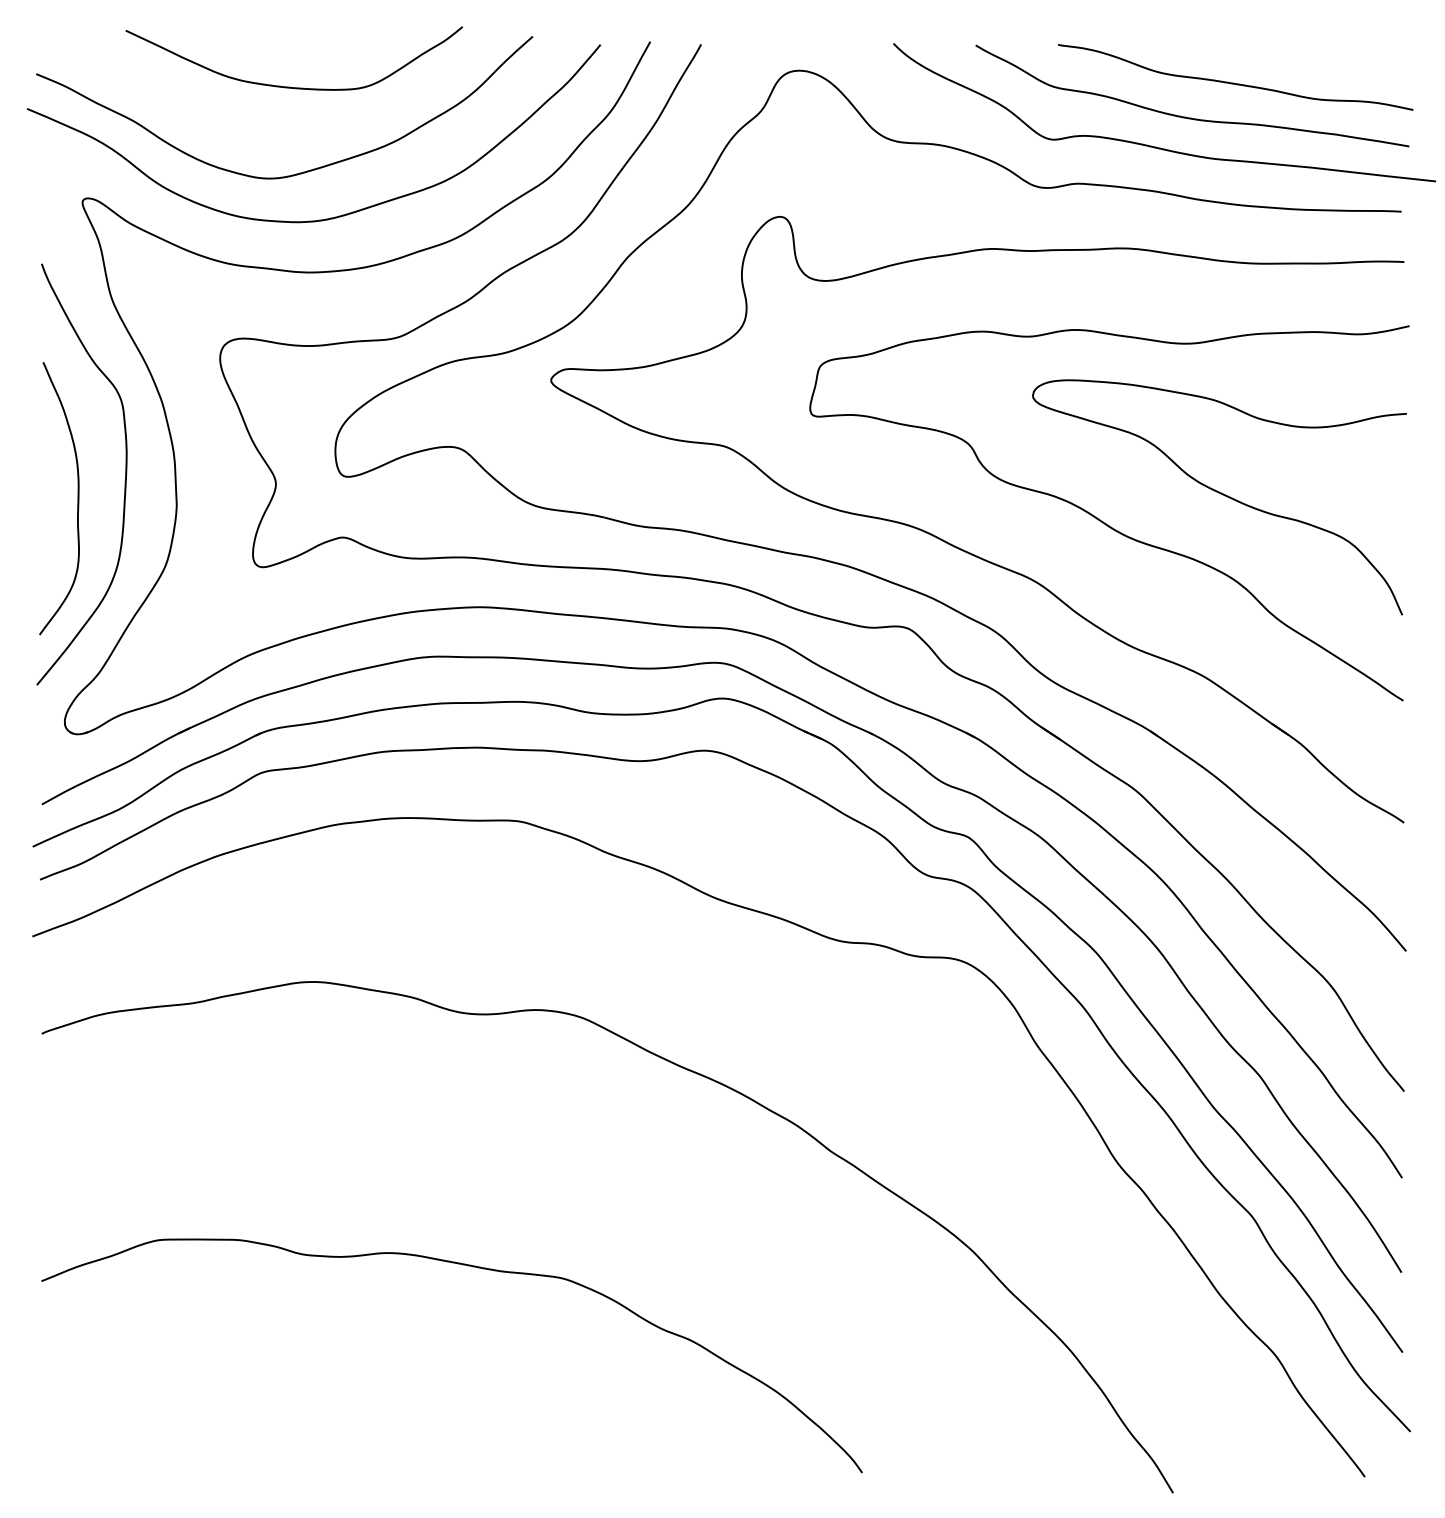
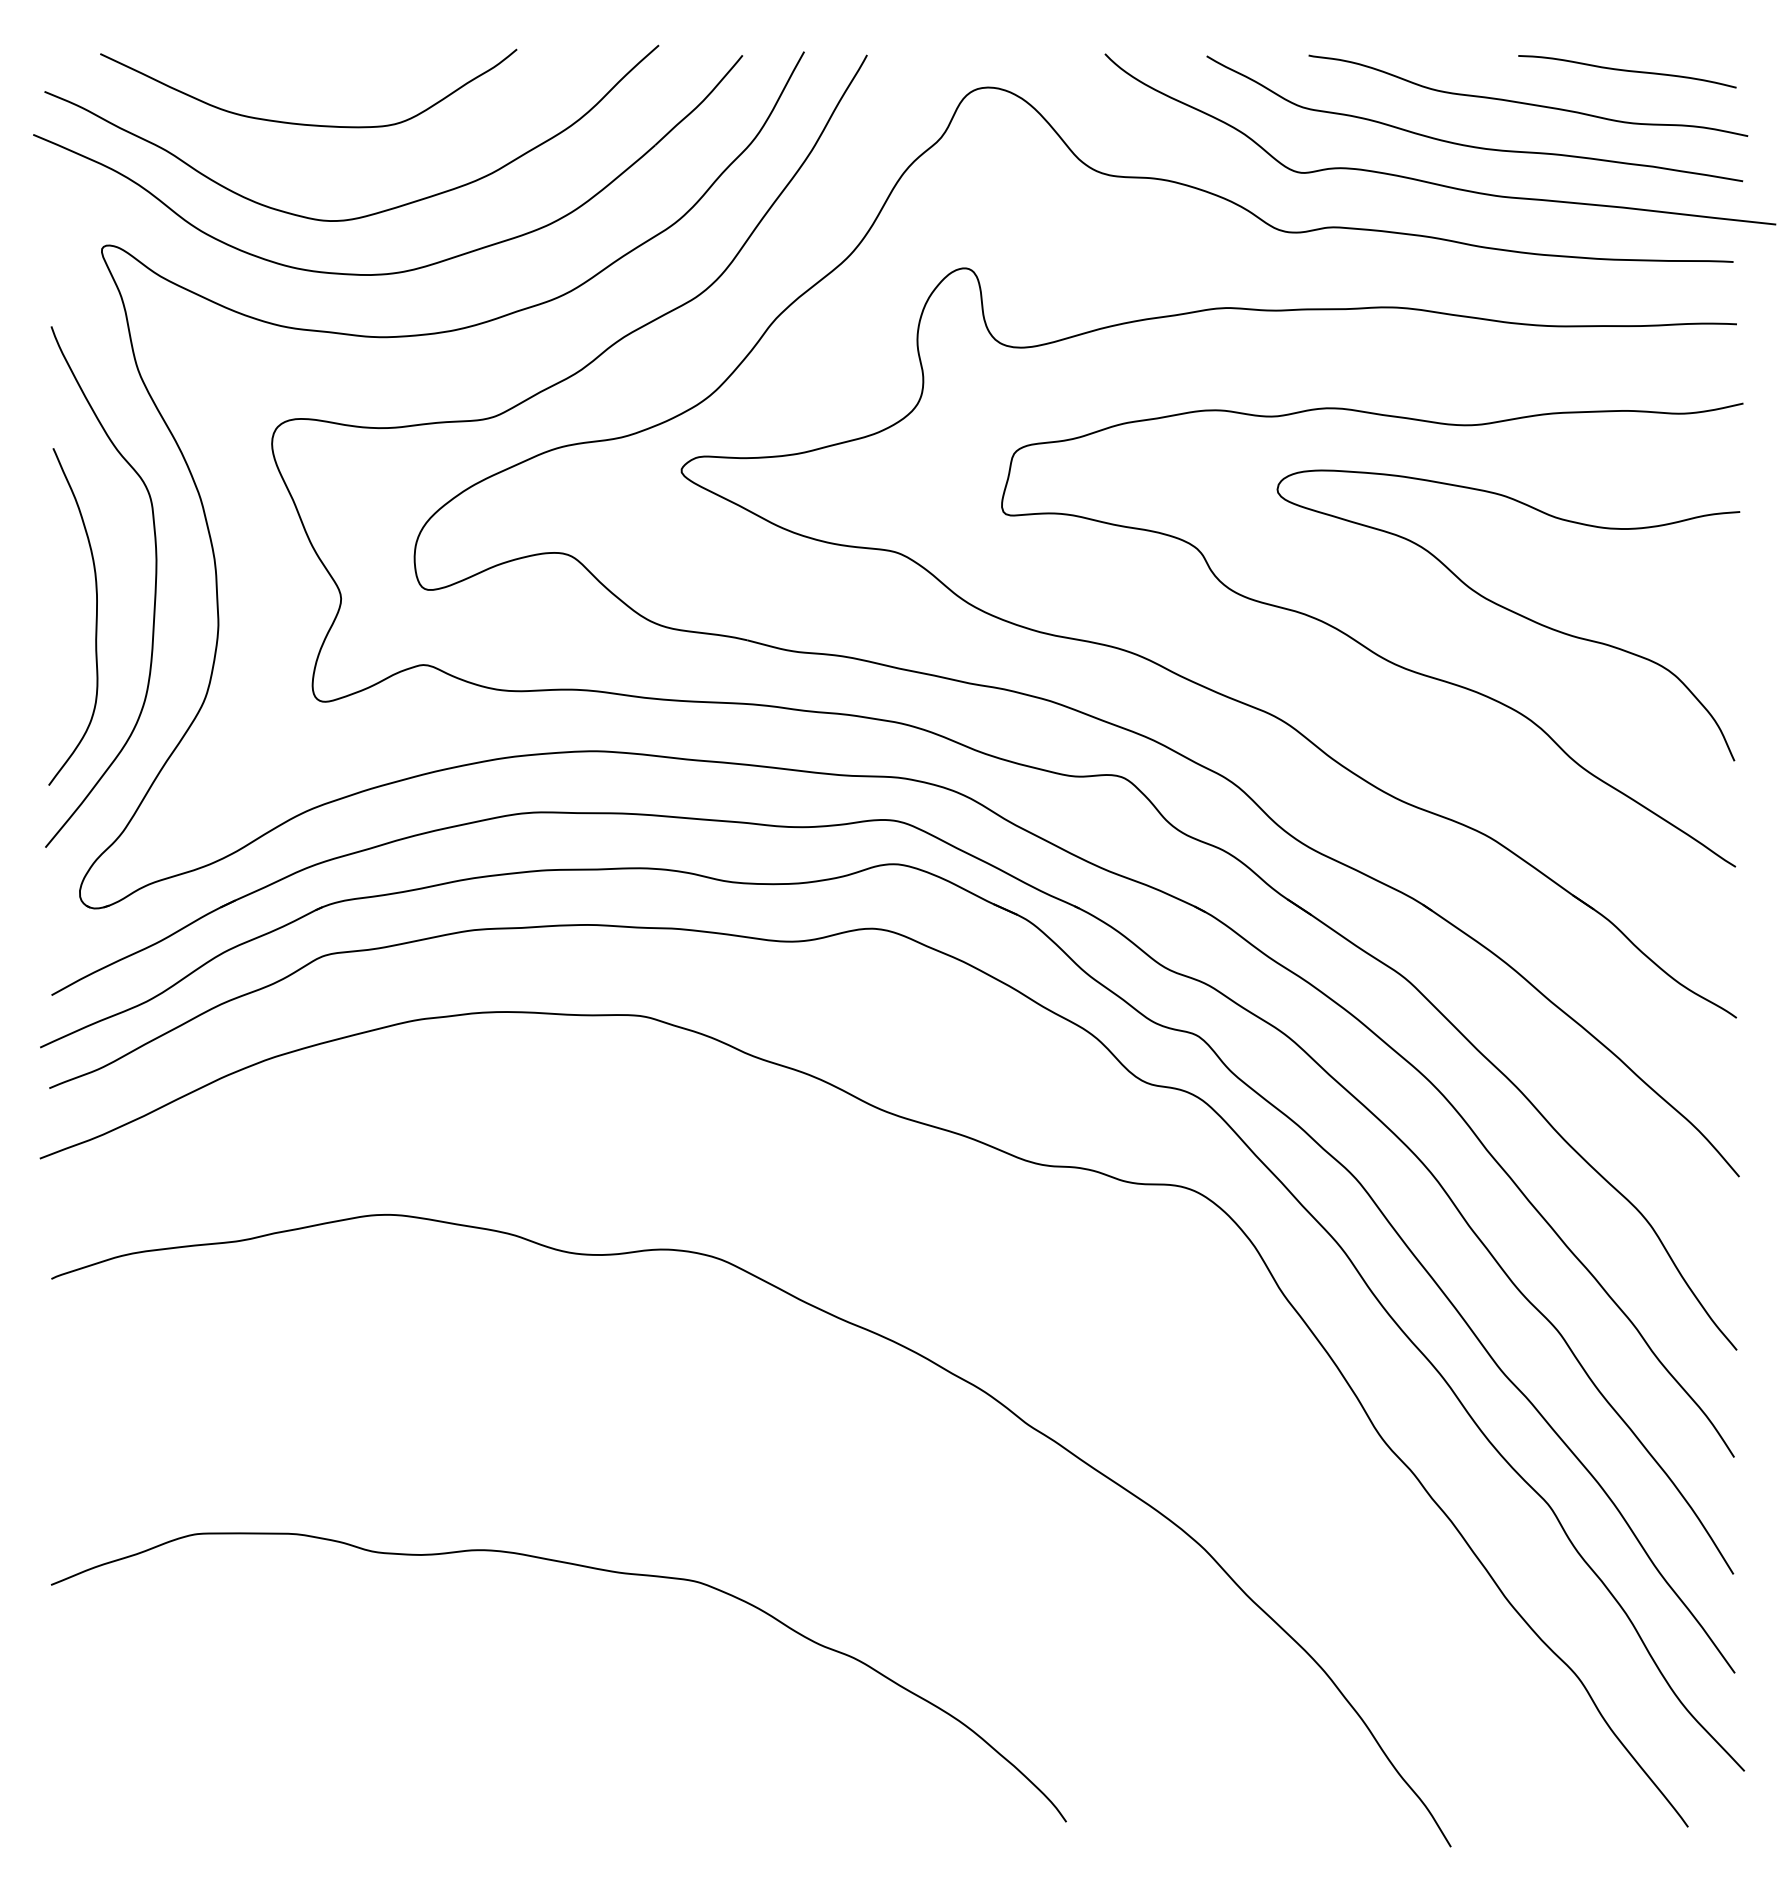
curve: (1315, 57) -> (1627, 71), added
curve: (290, 86) -> (304, 123), moved

